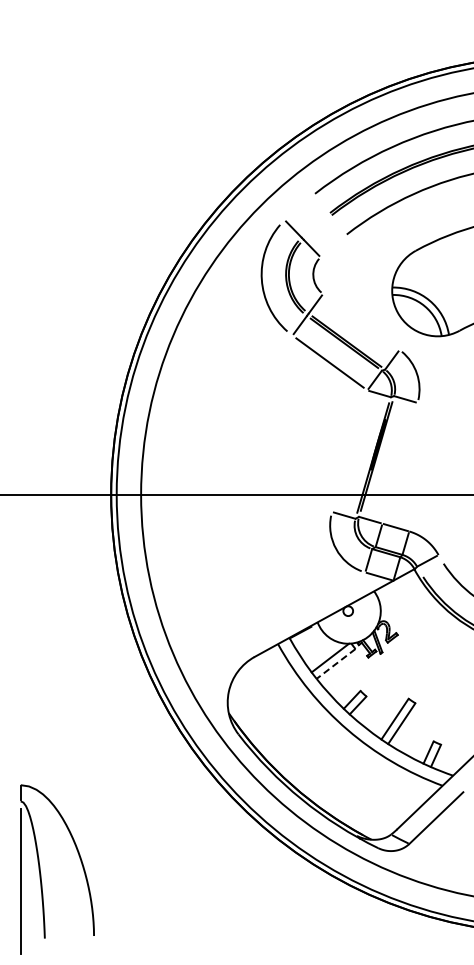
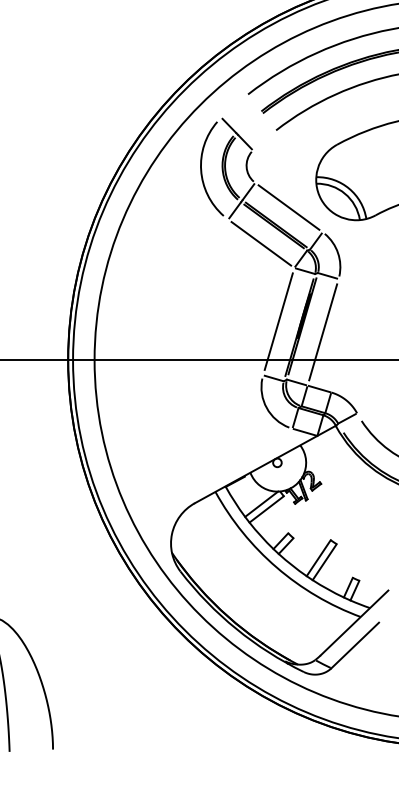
line: (360, 321) -> (288, 207), added
line: (349, 450) -> (278, 321), added
line: (399, 462) -> (322, 331), added
line: (335, 664) -> (266, 509), dashed -> solid

